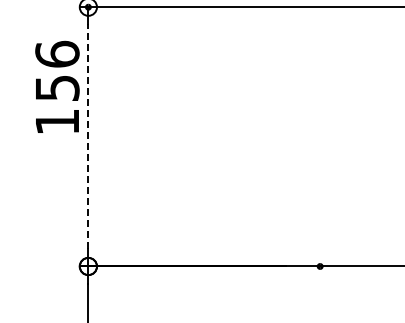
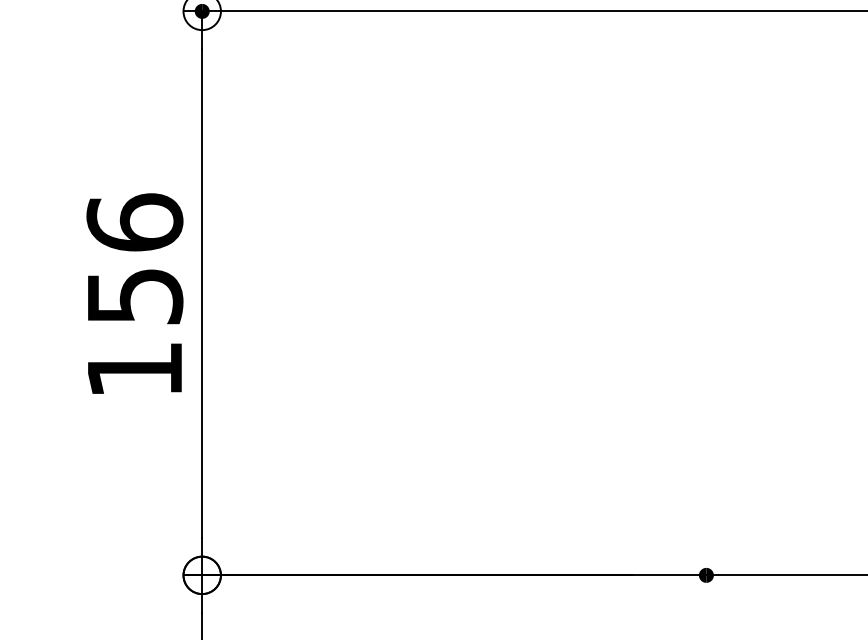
text: (57, 86) -> (135, 292), moved
line: (88, 136) -> (202, 292), dashed -> solid

